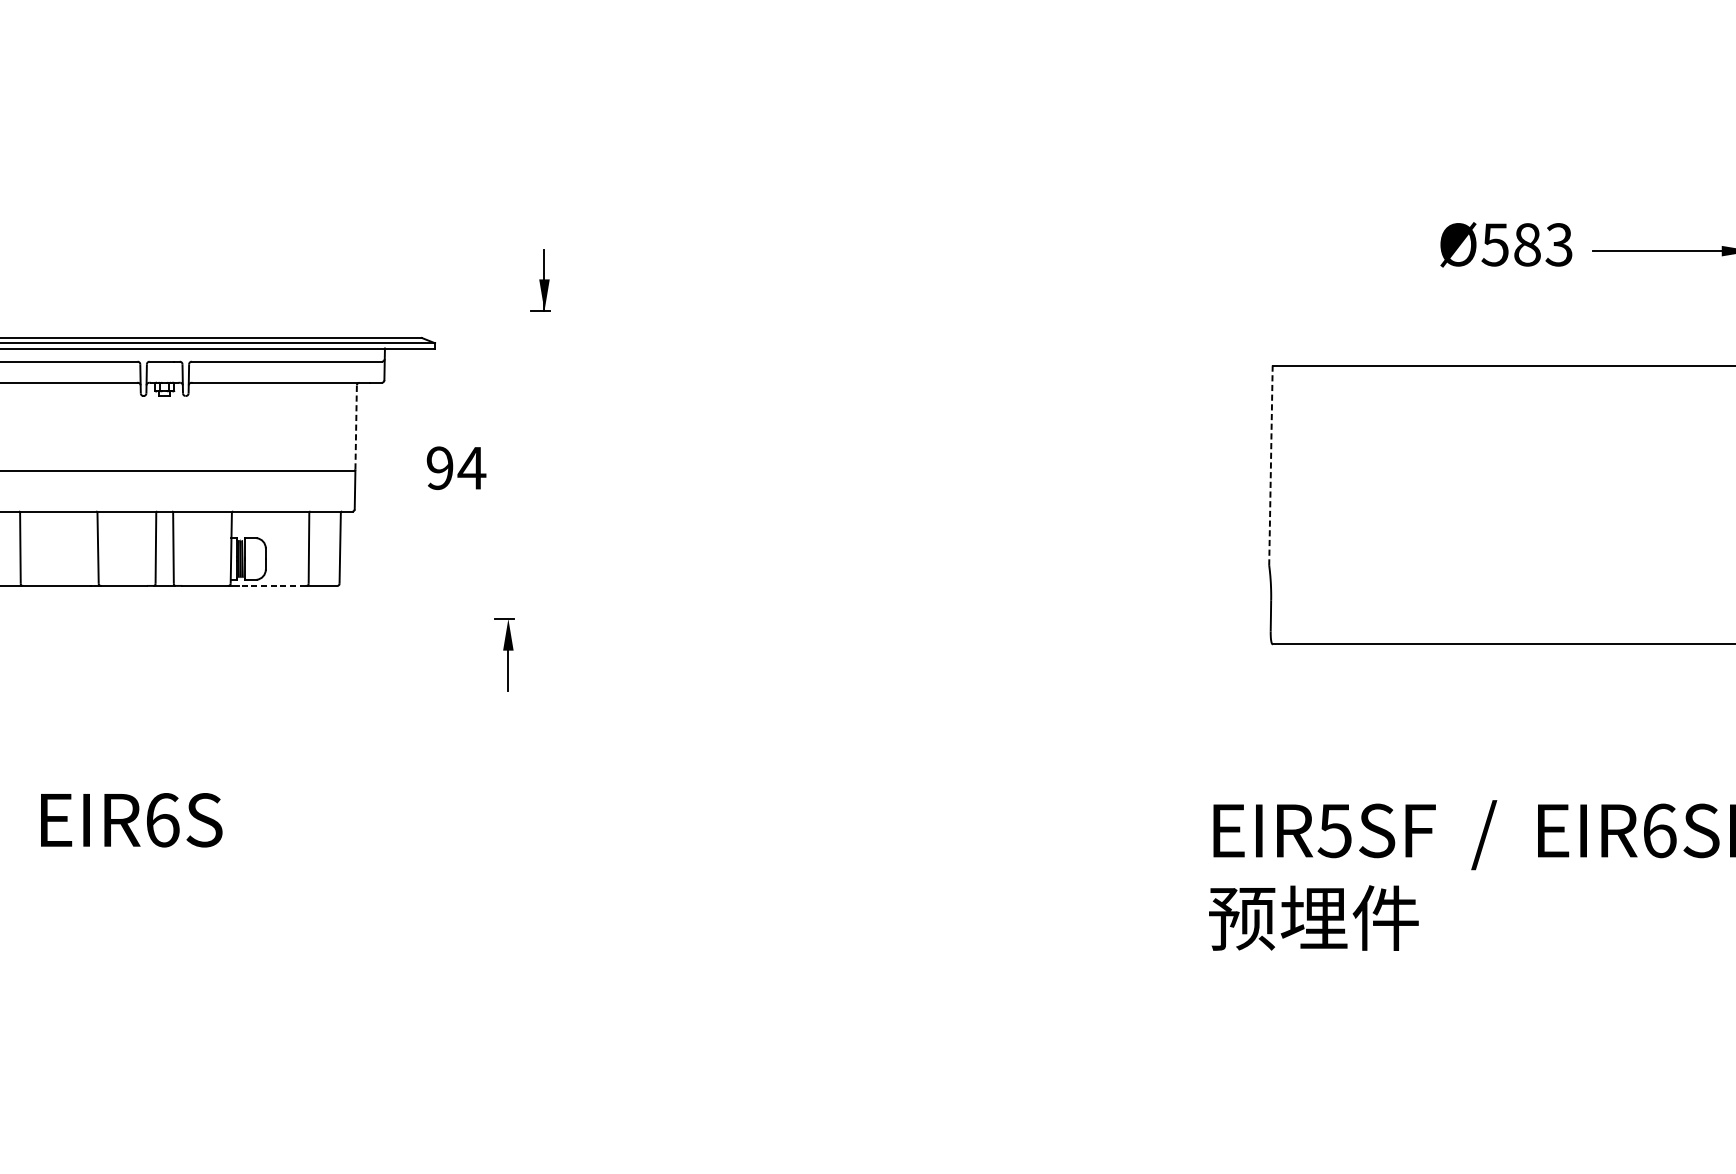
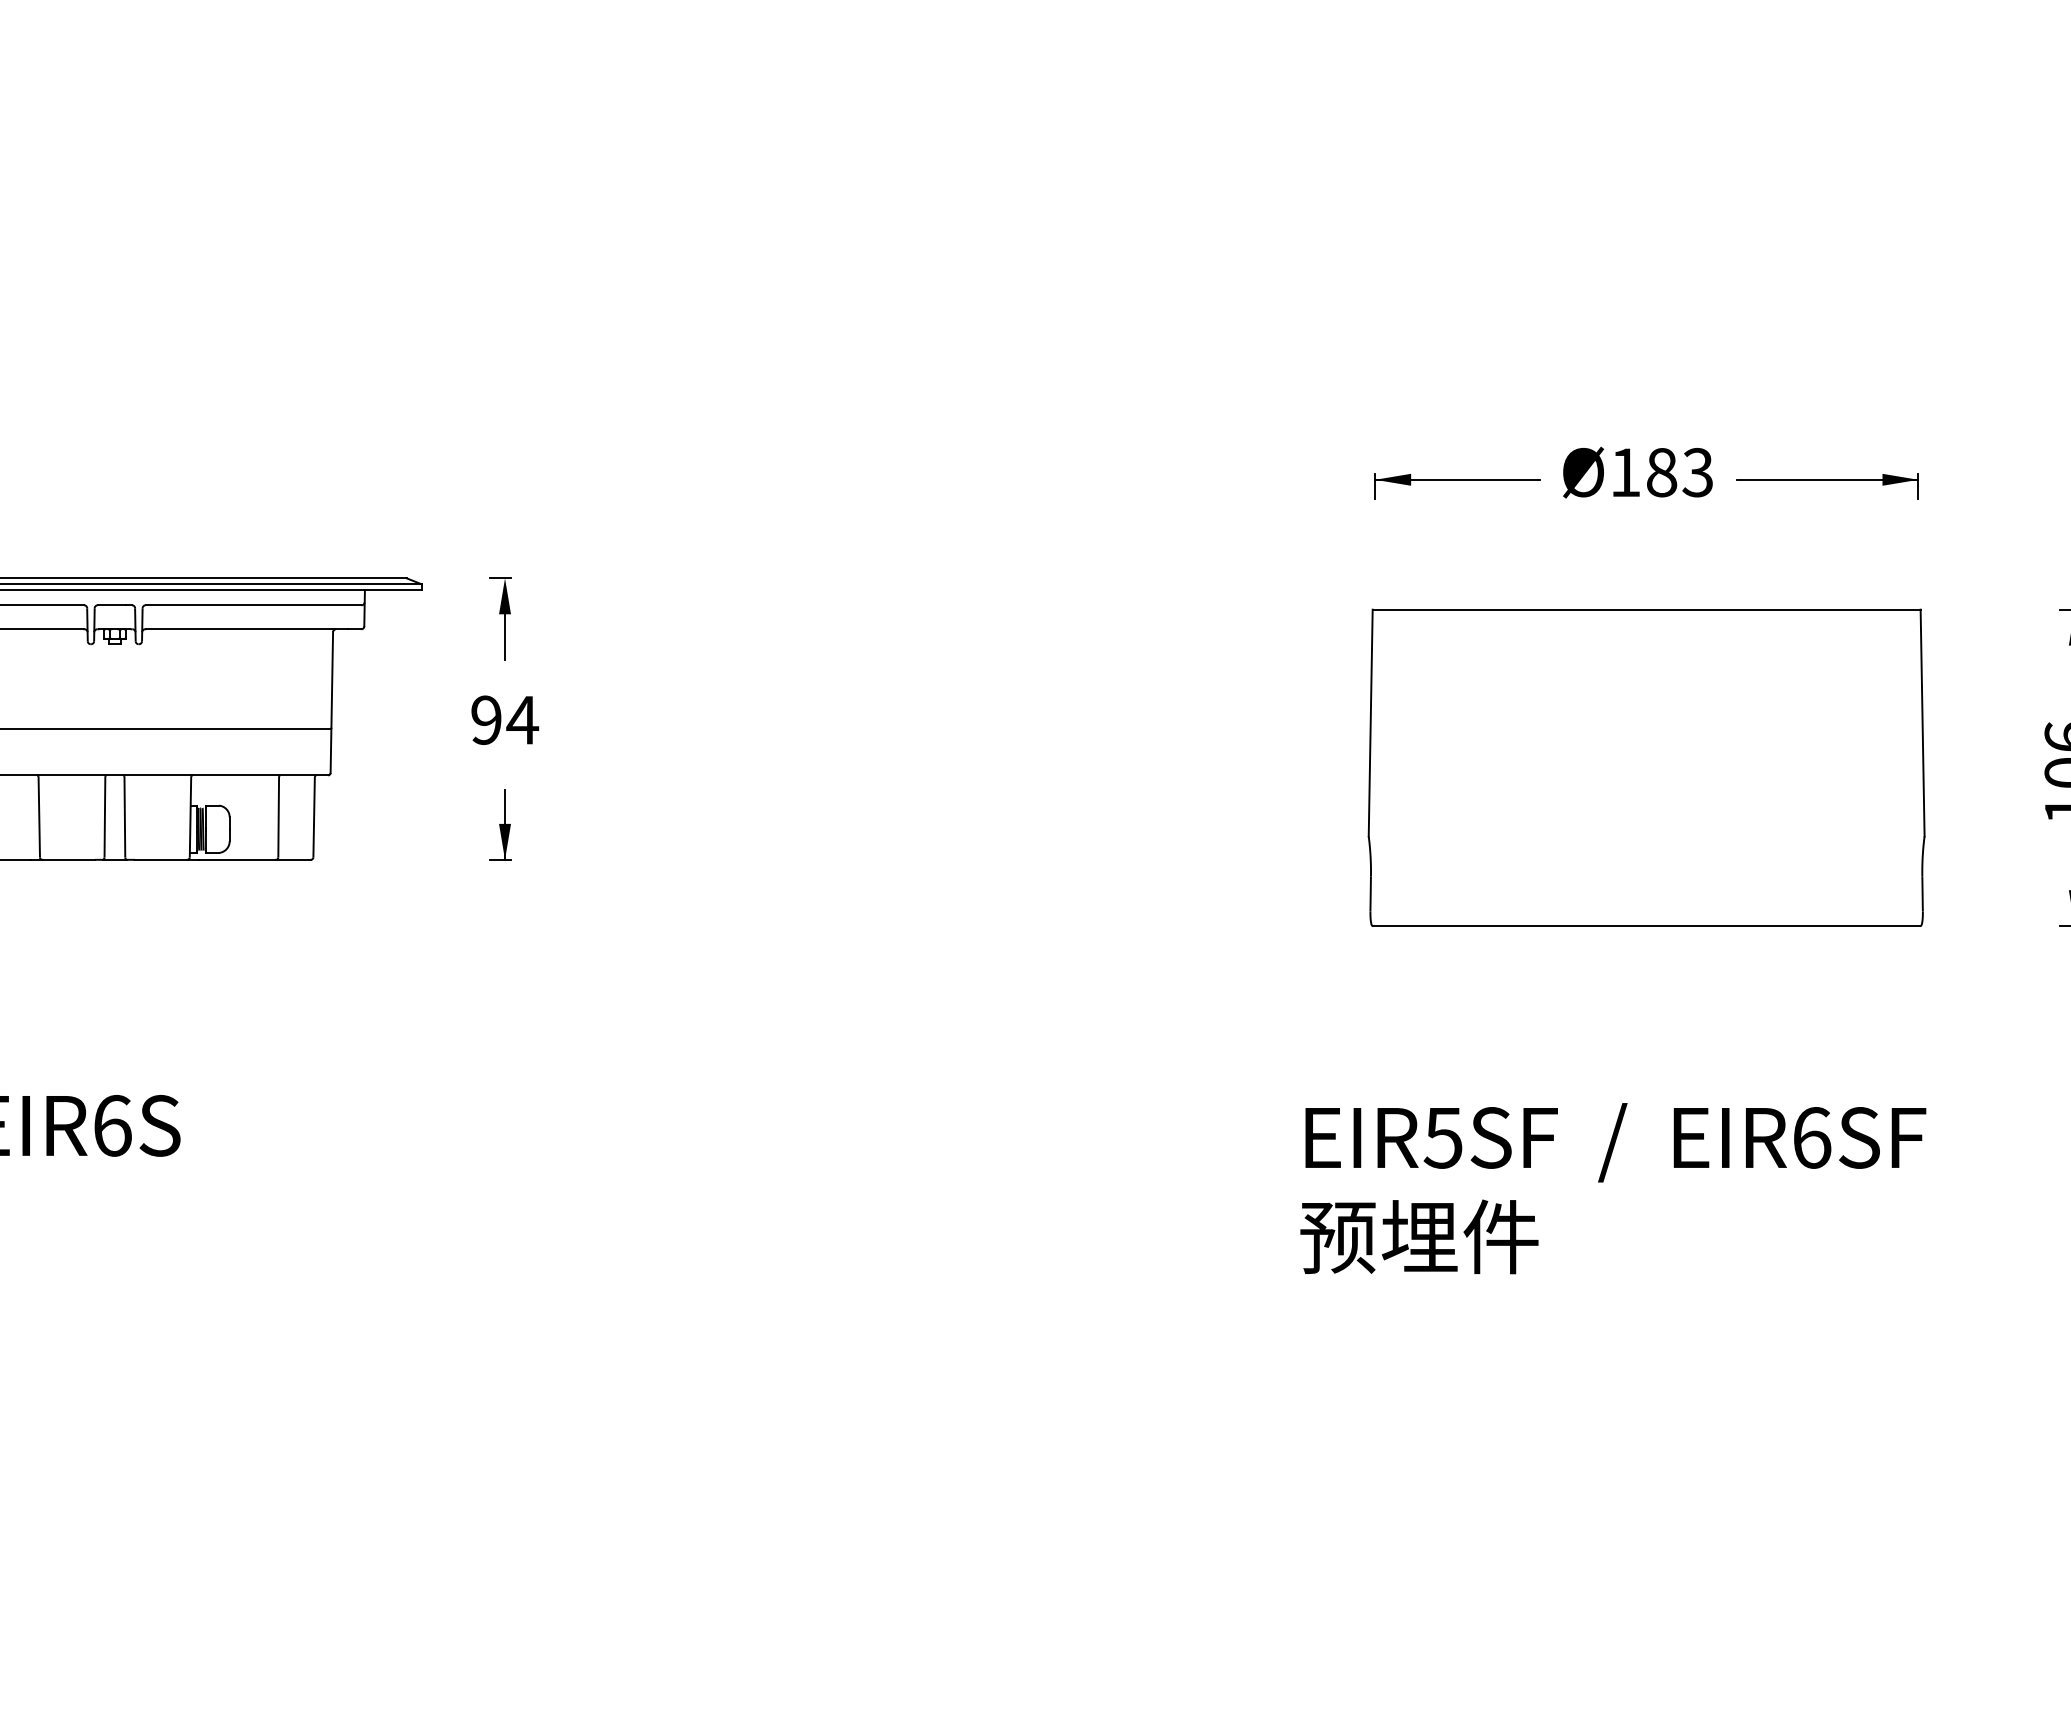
text: (1494, 244) -> (1624, 472), Ø583 -> Ø183
part: (1347, 257) -> (1457, 486), added
part: (540, 279) -> (500, 824), moved
line: (356, 427) -> (332, 679), dashed -> solid
line: (1270, 465) -> (1370, 723), dashed -> solid
text: (456, 467) -> (505, 719), moved
line: (271, 585) -> (236, 859), dashed -> solid
part: (504, 654) -> (500, 618), moved

